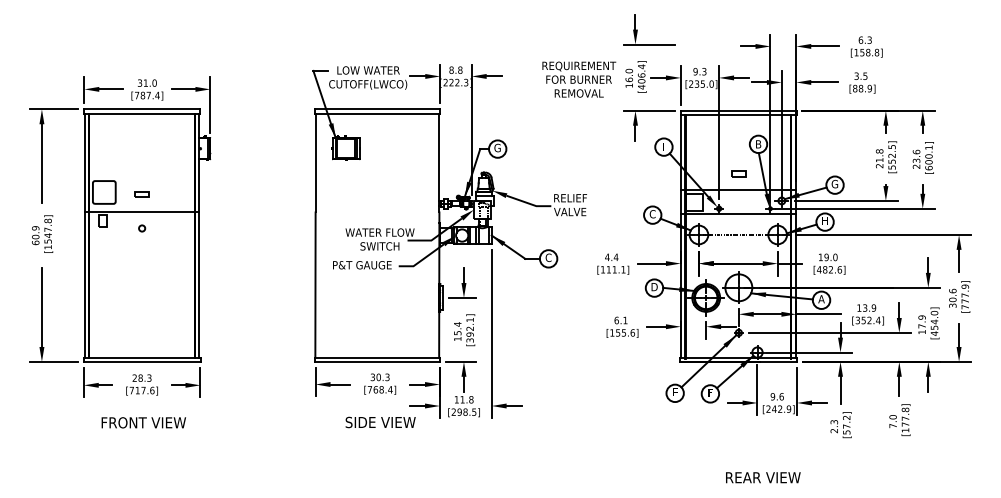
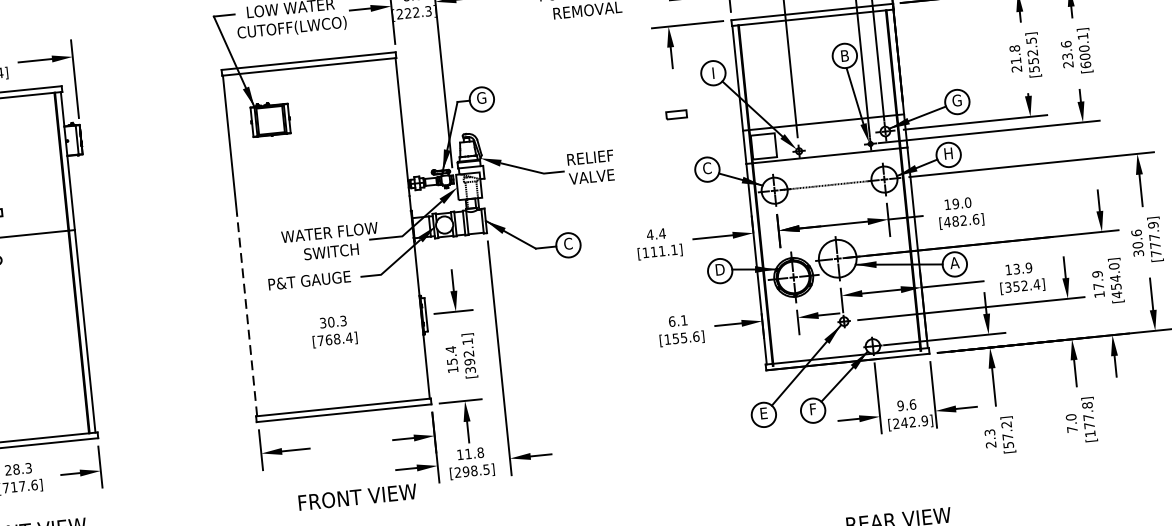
part: (738, 173) -> (676, 114), moved
line: (315, 285) -> (247, 315), solid -> dashed
text: (380, 383) -> (334, 330), moved
text: (380, 422) -> (357, 497), SIDE VIEW -> FRONT VIEW

